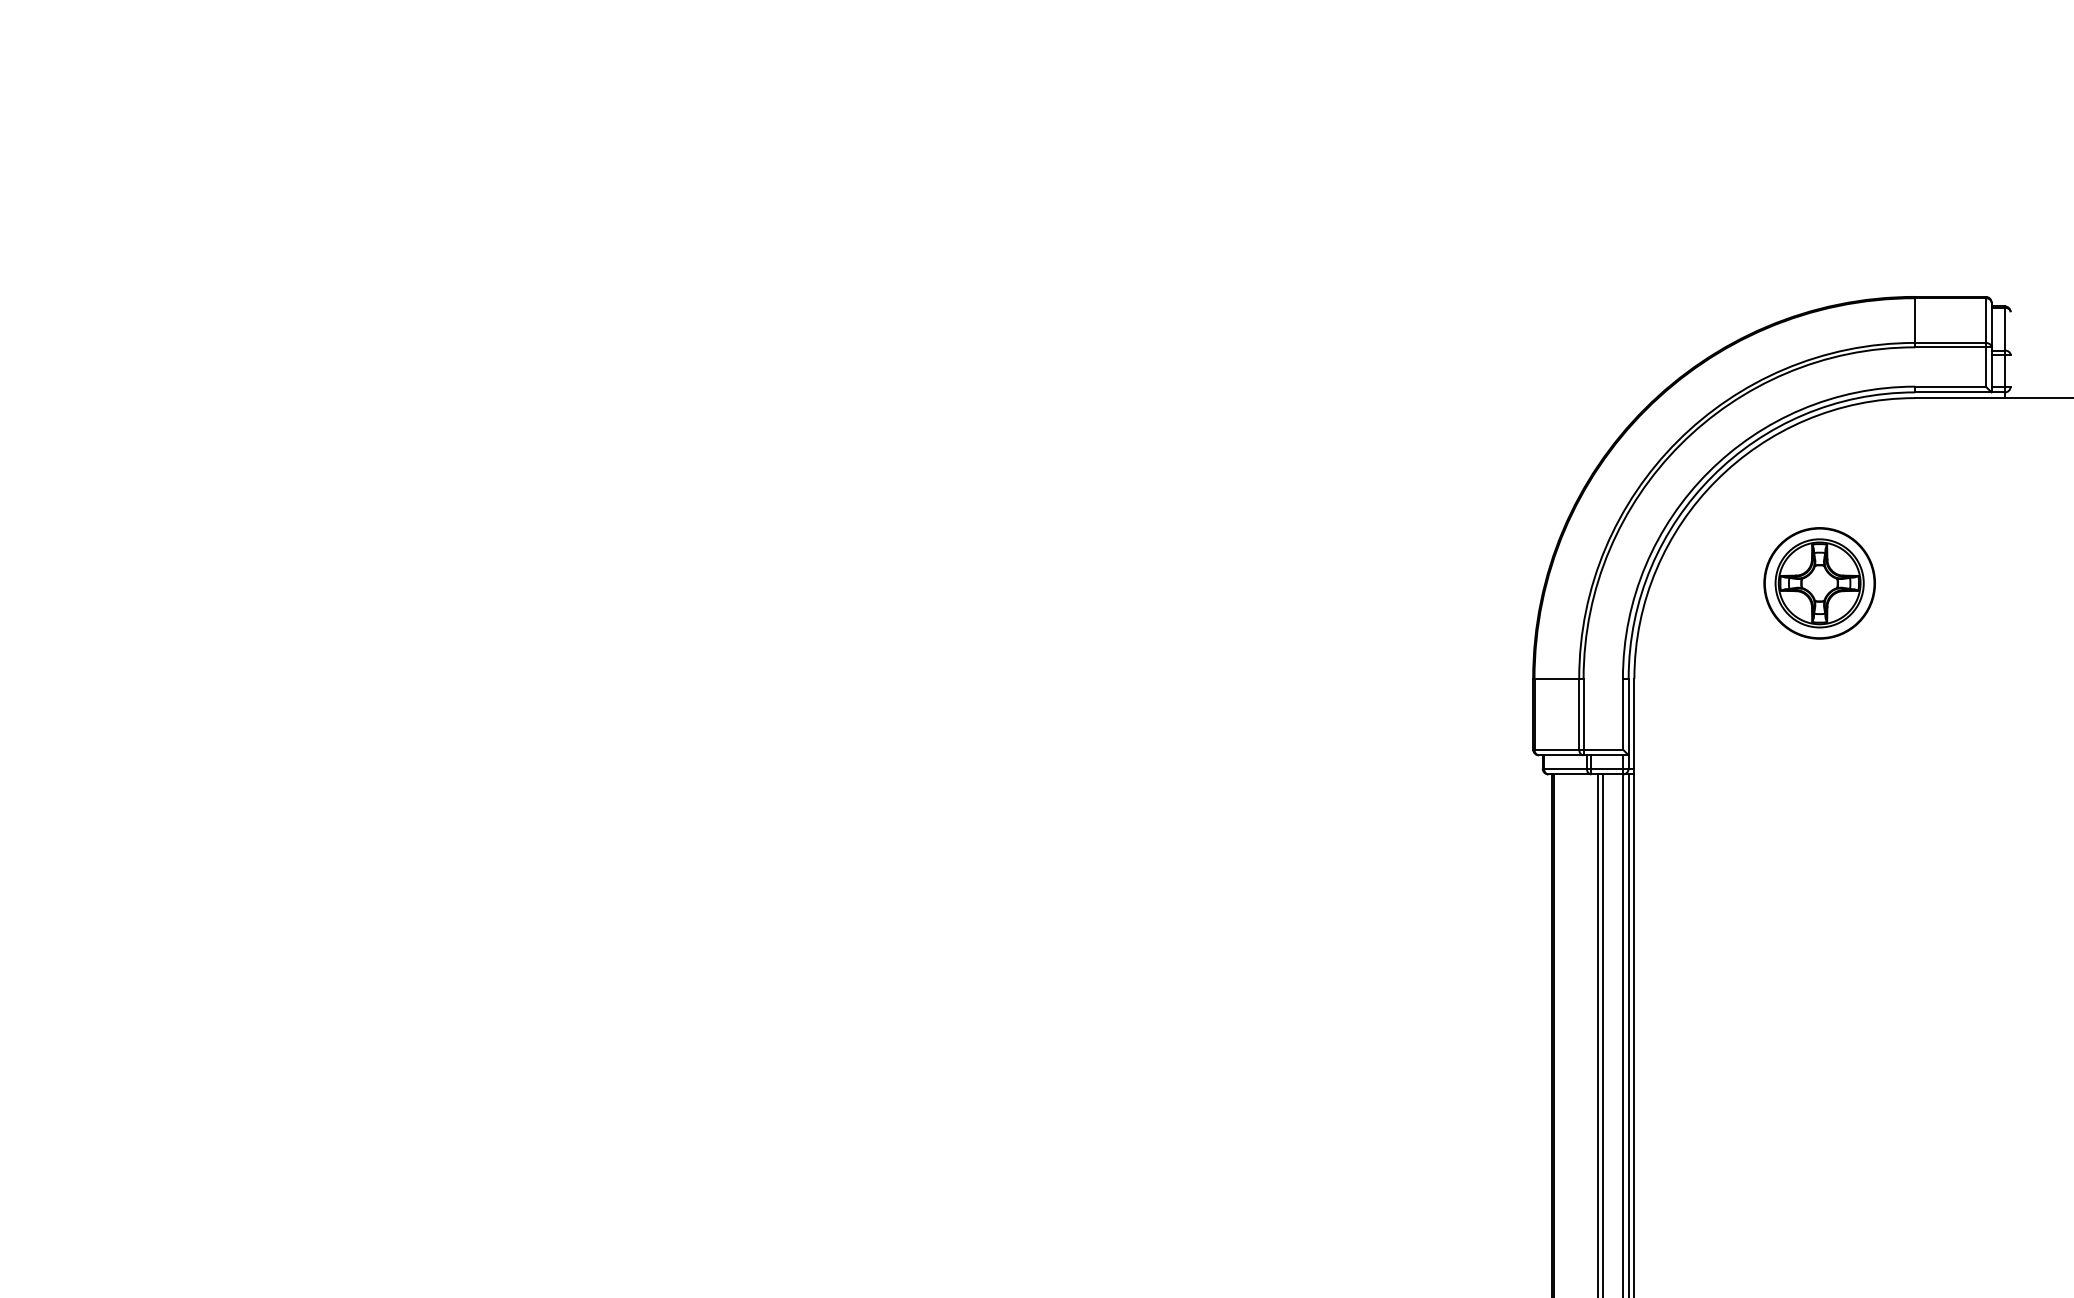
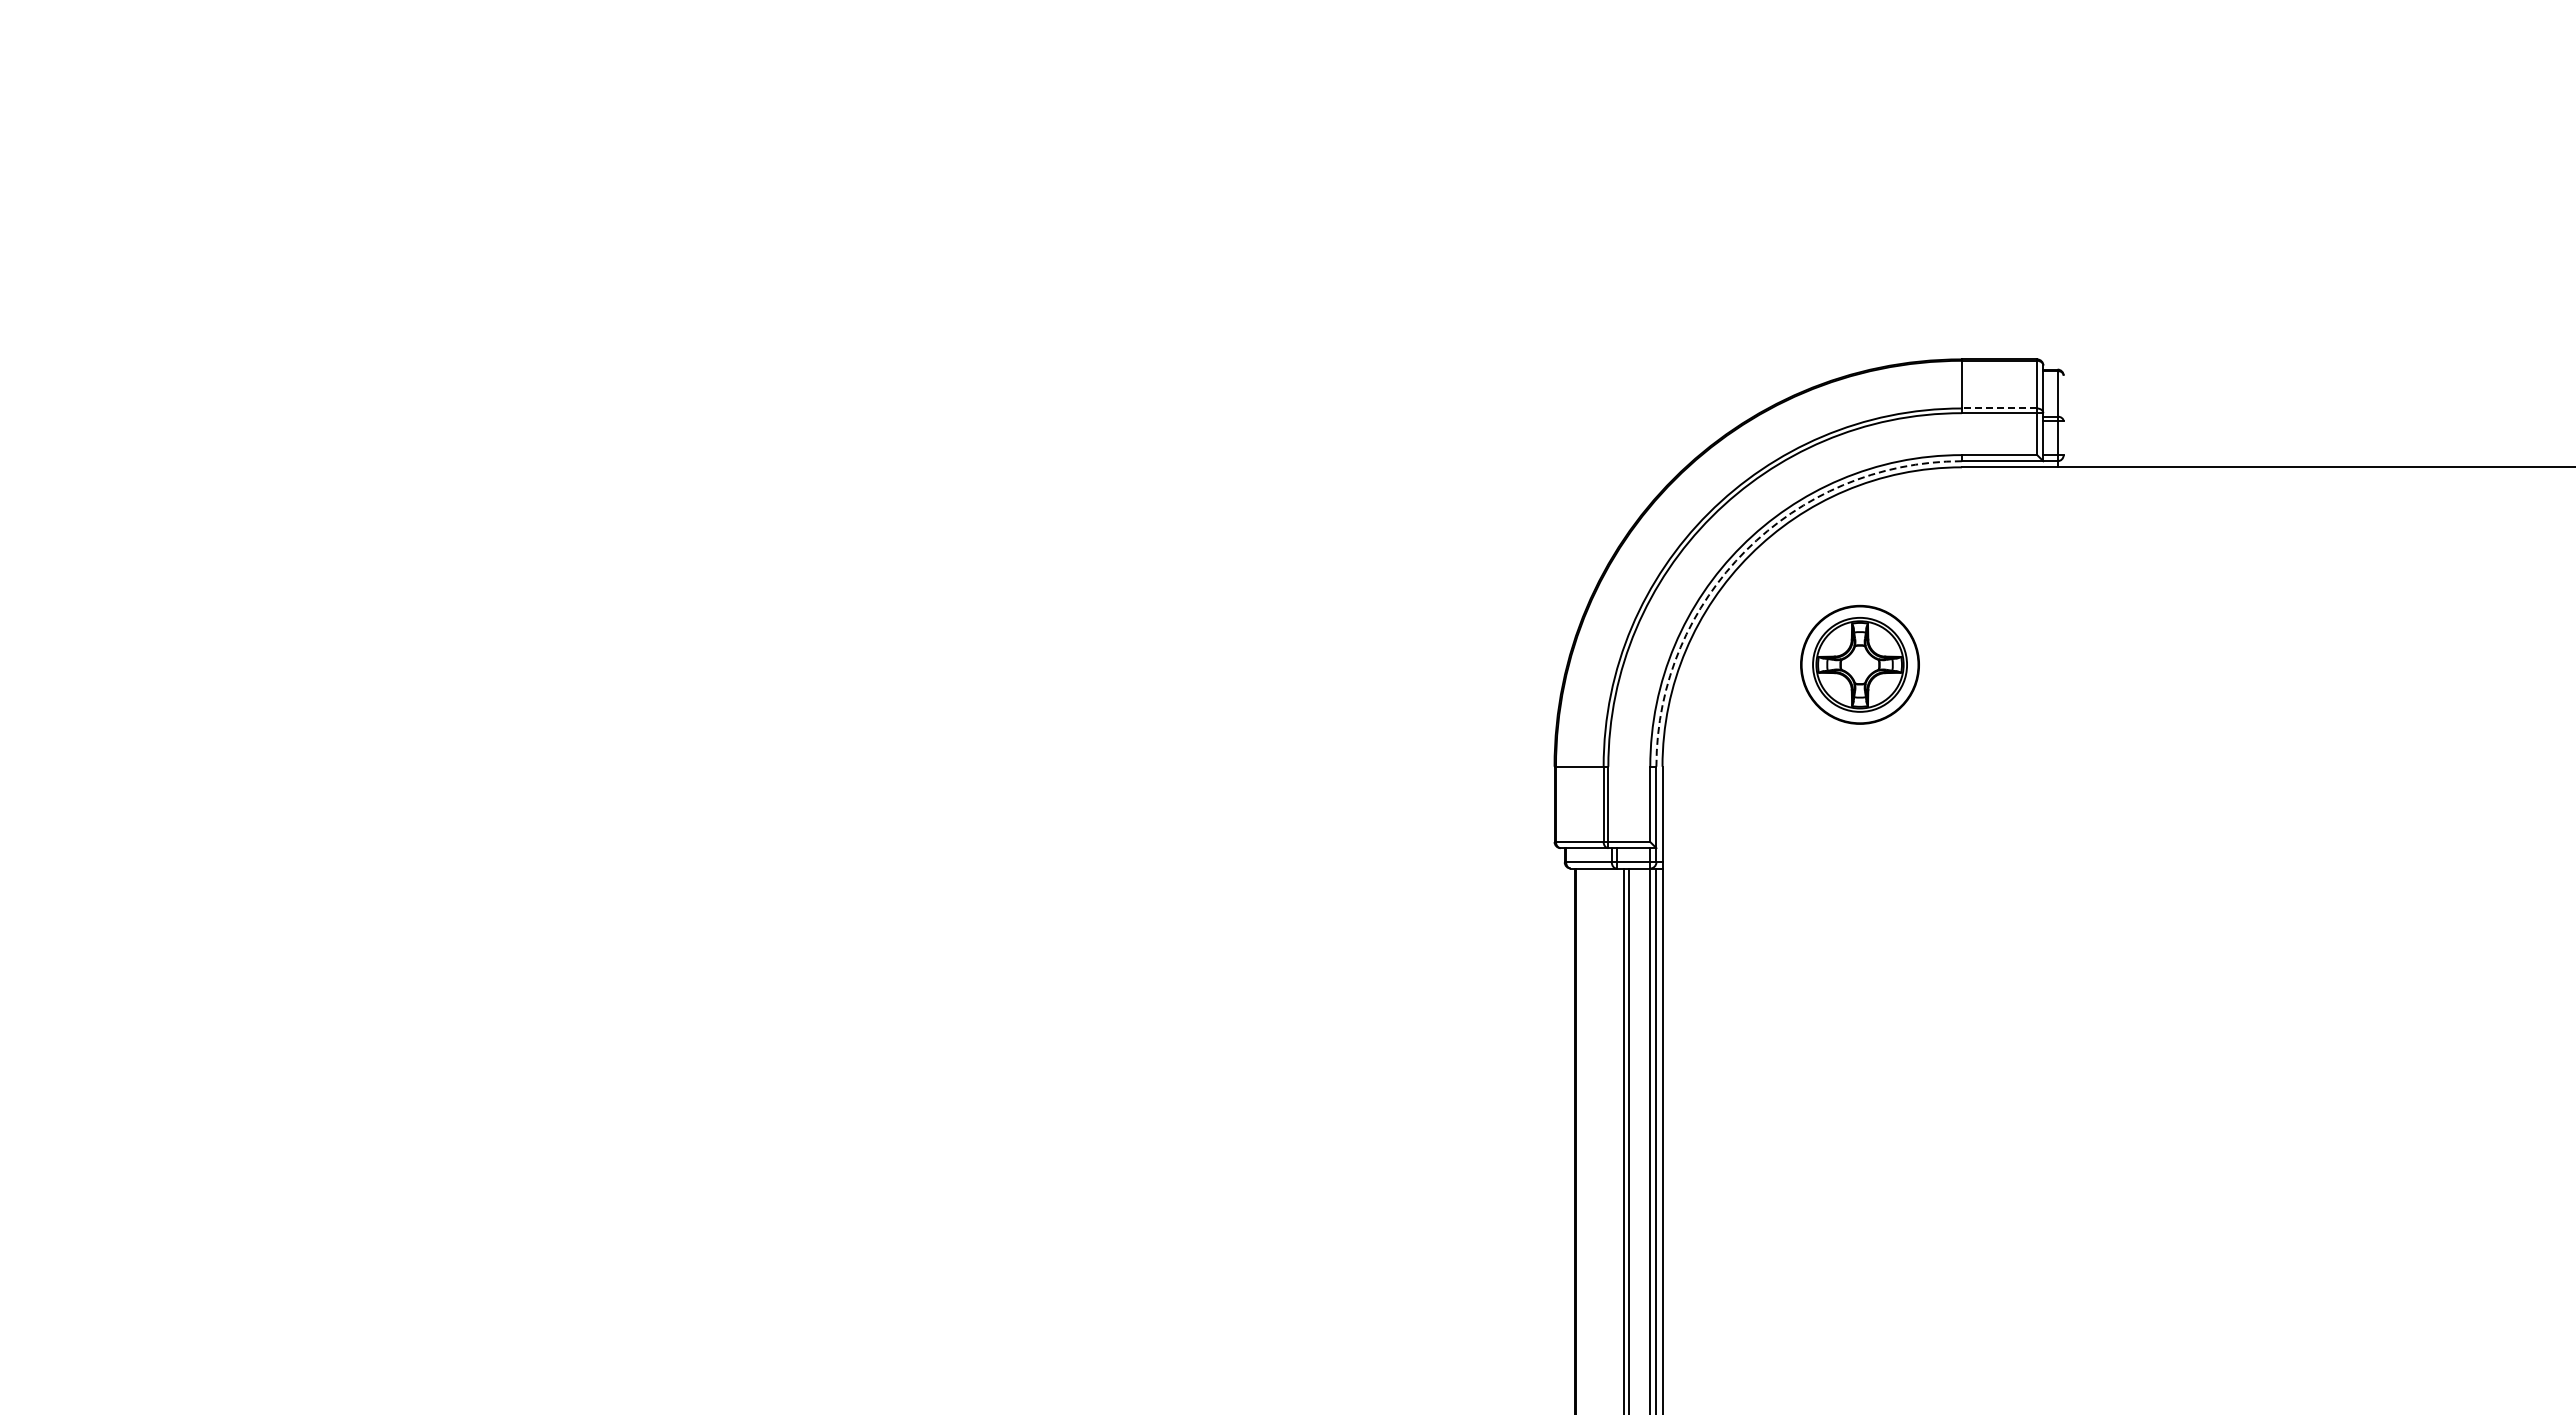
line: (1950, 342) -> (1999, 408), solid -> dashed
arc: (1712, 476) -> (1745, 550), solid -> dashed

